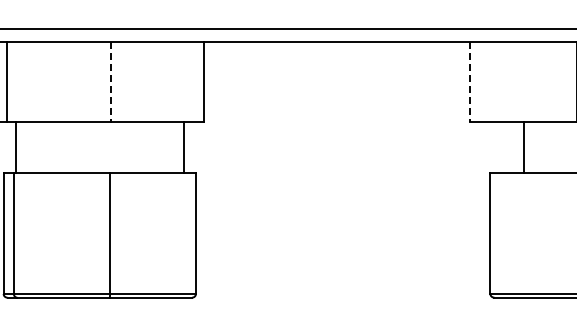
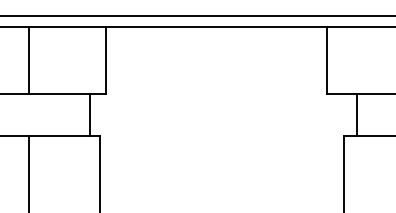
line: (110, 82) -> (28, 60), dashed -> solid
line: (470, 82) -> (327, 60), dashed -> solid
line: (523, 147) -> (356, 114), moved

